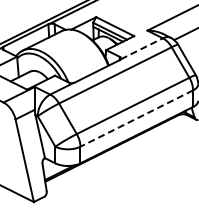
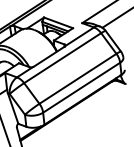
line: (142, 48) -> (80, 36), dashed -> solid
line: (136, 118) -> (81, 87), dashed -> solid

